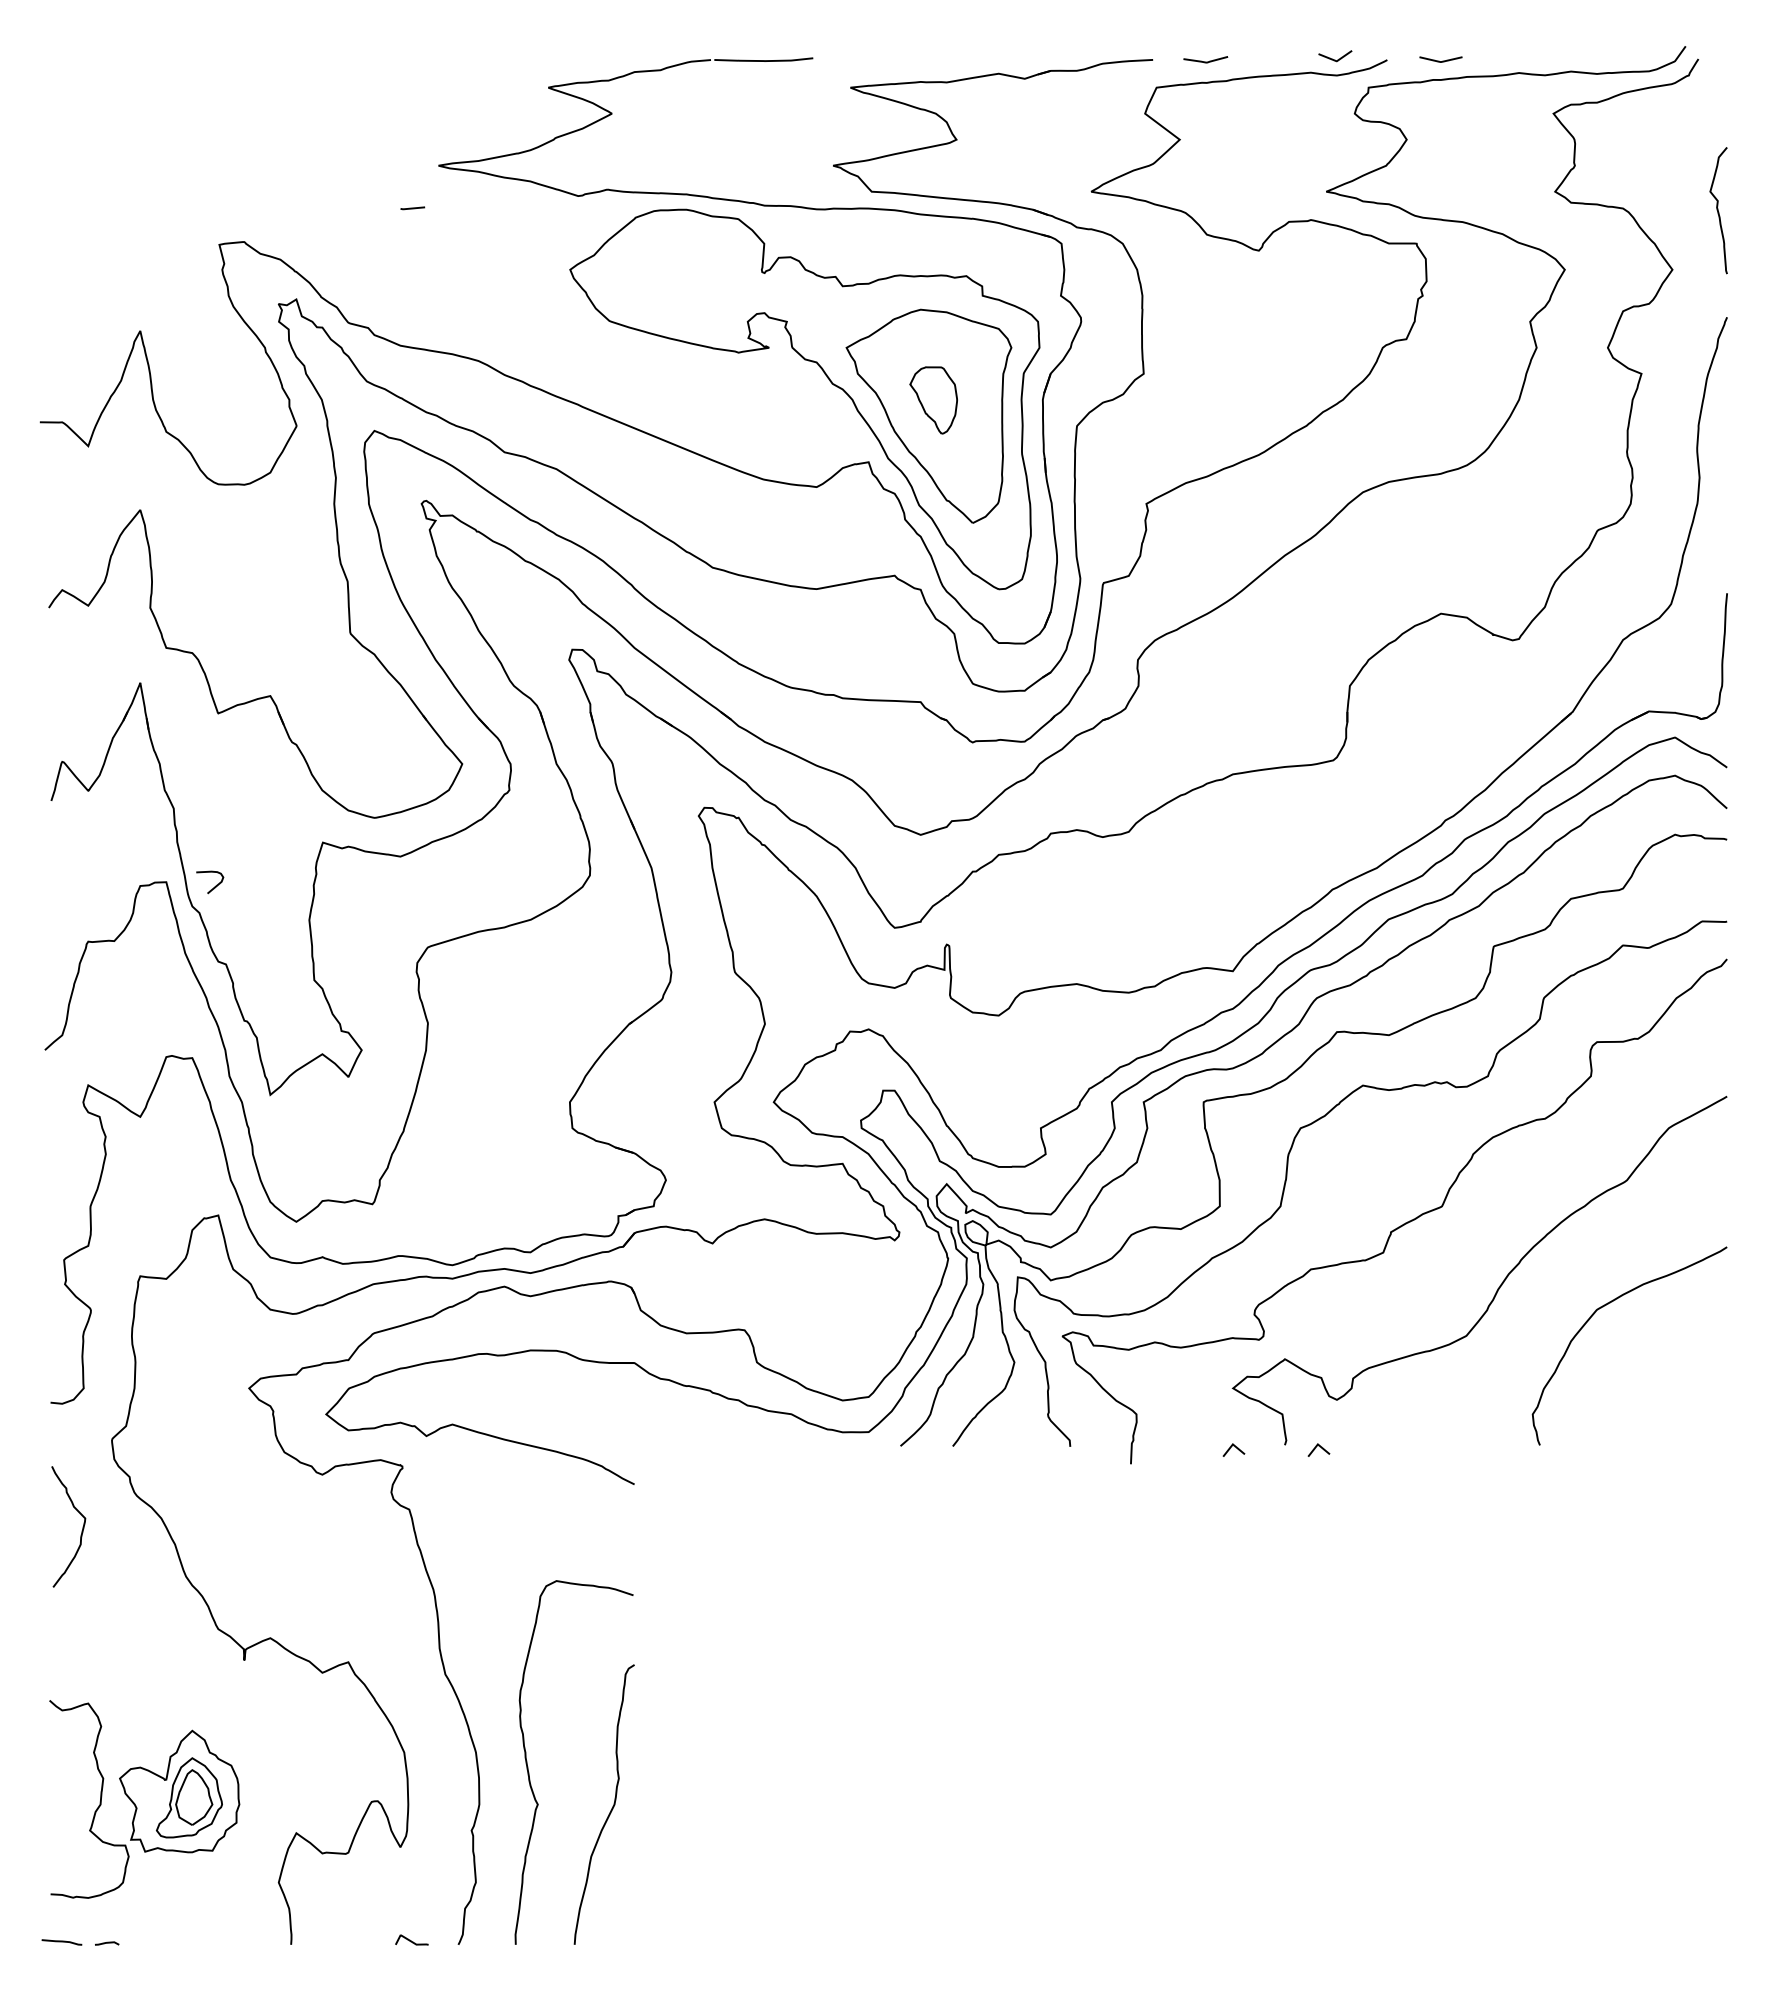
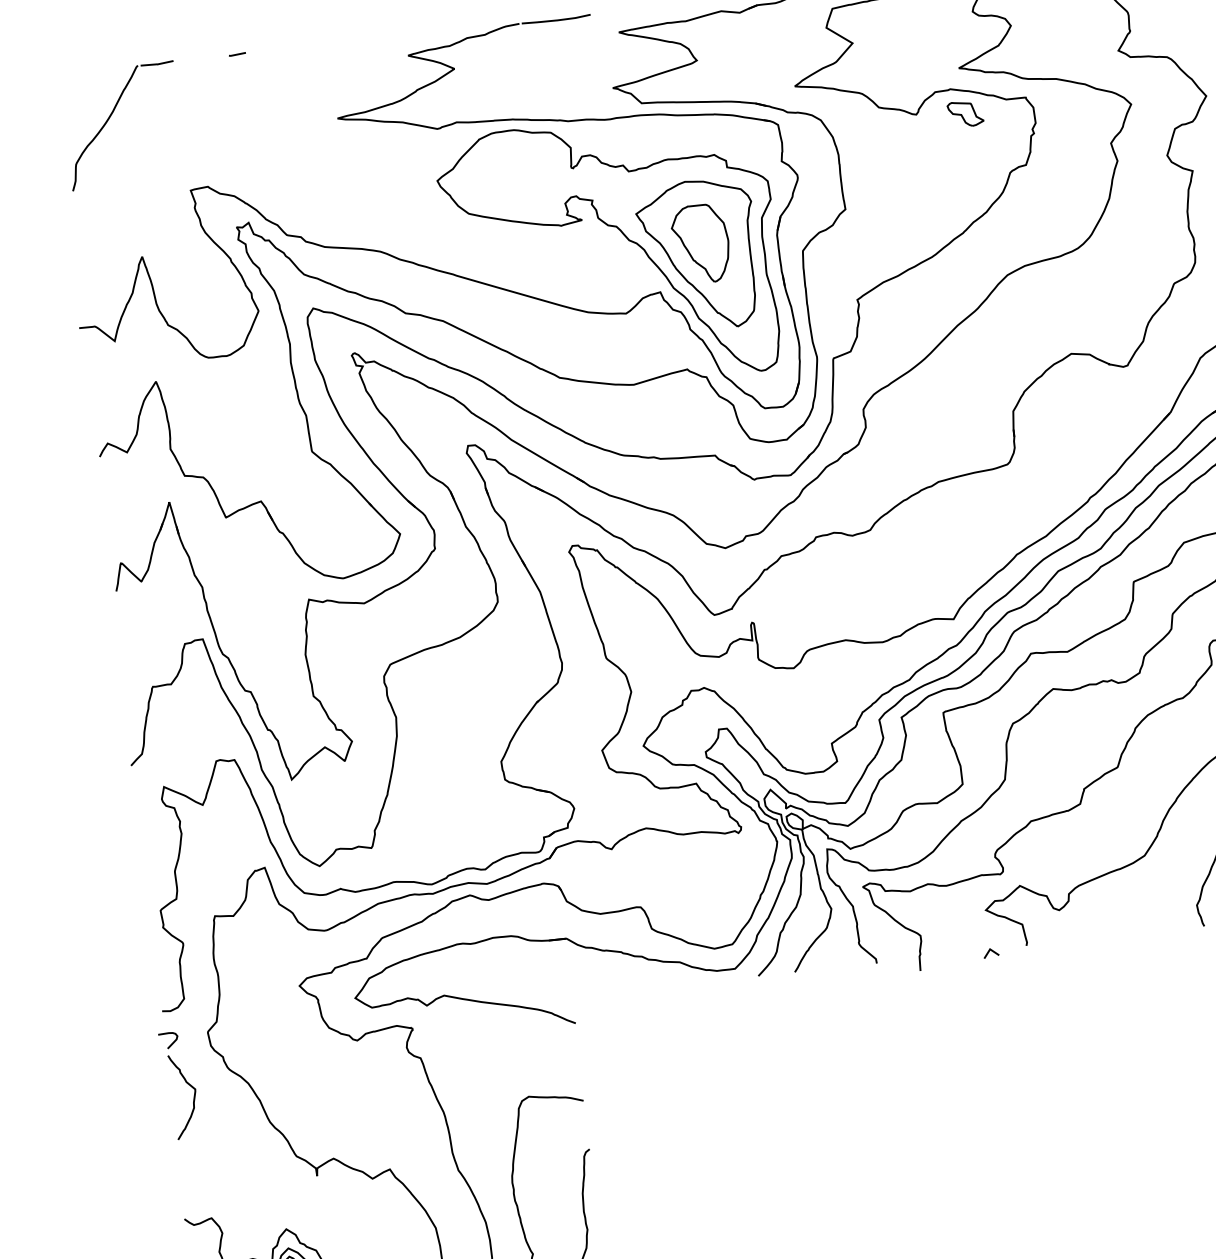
part: (116, 129) -> (110, 118), added
line: (412, 208) -> (237, 54), moved
part: (1328, 257) -> (965, 114), added
part: (933, 400) -> (700, 244), size x1.67
curve: (214, 886) -> (171, 1043), moved
line: (1316, 1447) -> (1048, 945), removed

